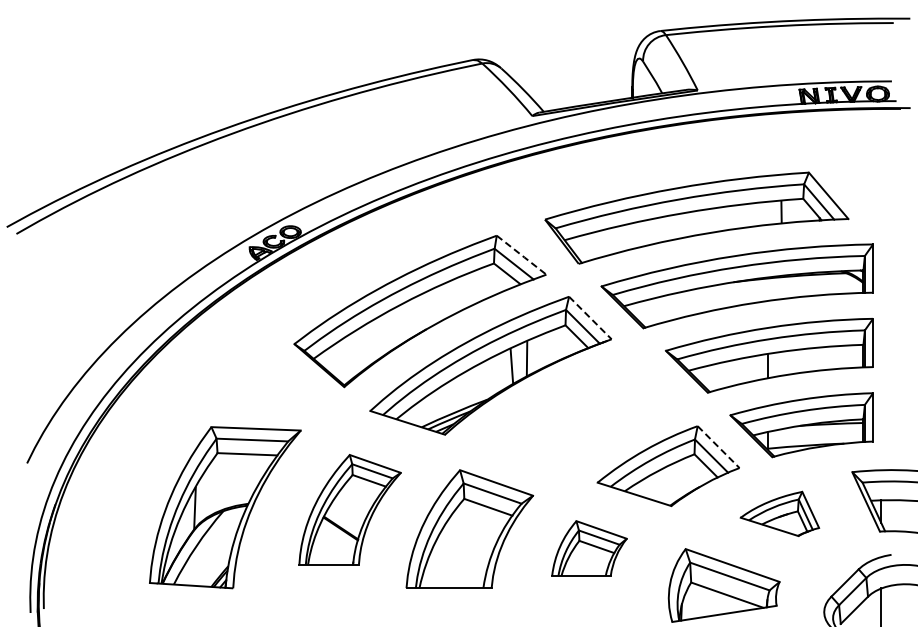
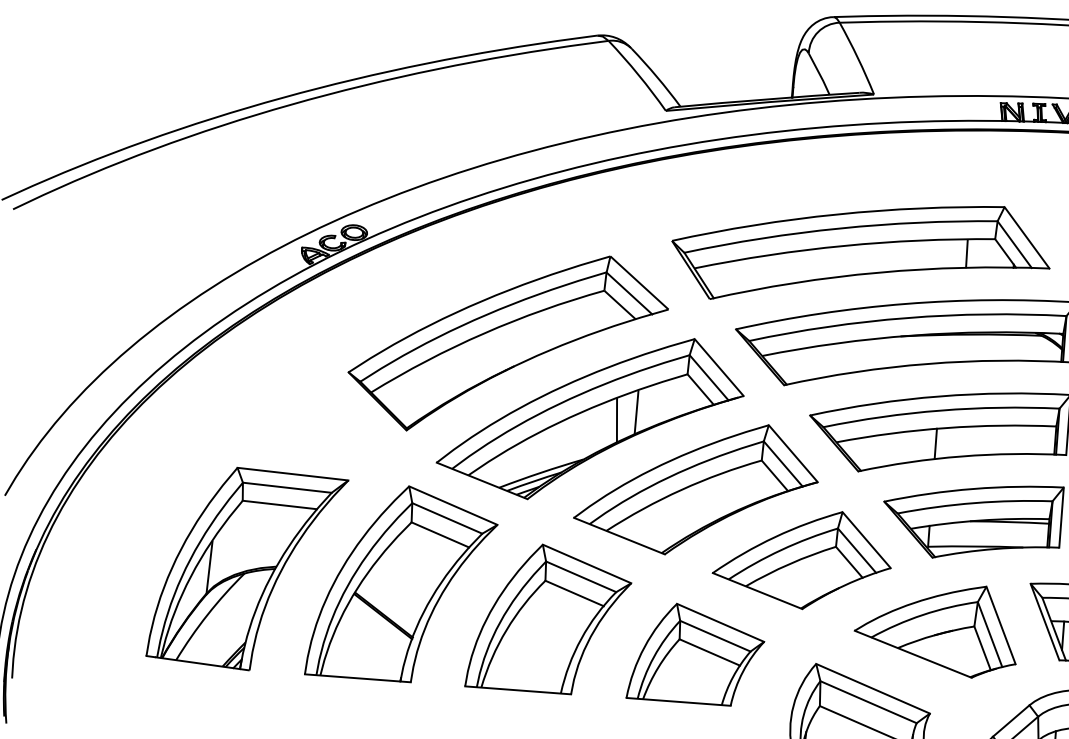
line: (522, 255) -> (640, 283), dashed -> solid
line: (590, 318) -> (719, 368), dashed -> solid
part: (579, 415) -> (696, 487), added
line: (718, 447) -> (866, 540), dashed -> solid
part: (349, 509) -> (401, 583), size x1.43
part: (779, 513) -> (936, 628), size x1.67
part: (589, 548) -> (696, 654), size x1.43

